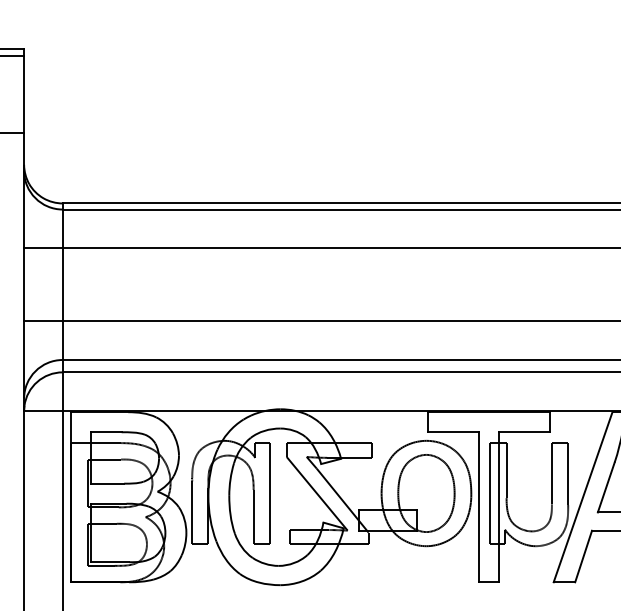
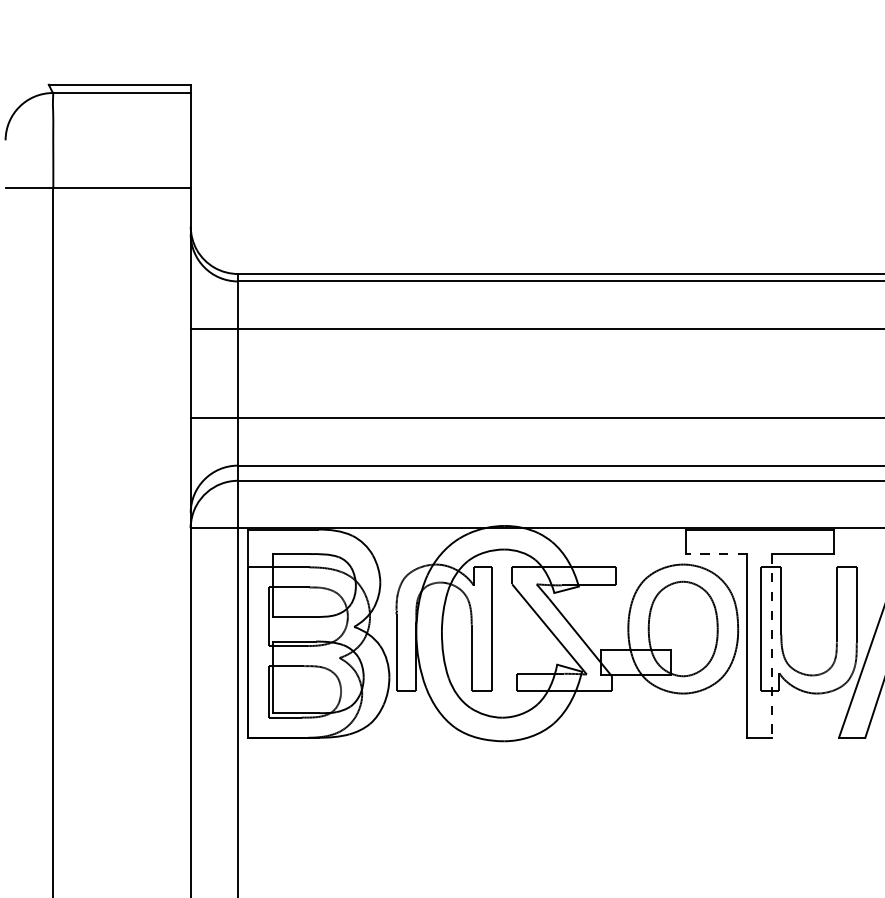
line: (453, 432) -> (716, 554), solid -> dashed
line: (499, 506) -> (772, 645), solid -> dashed

